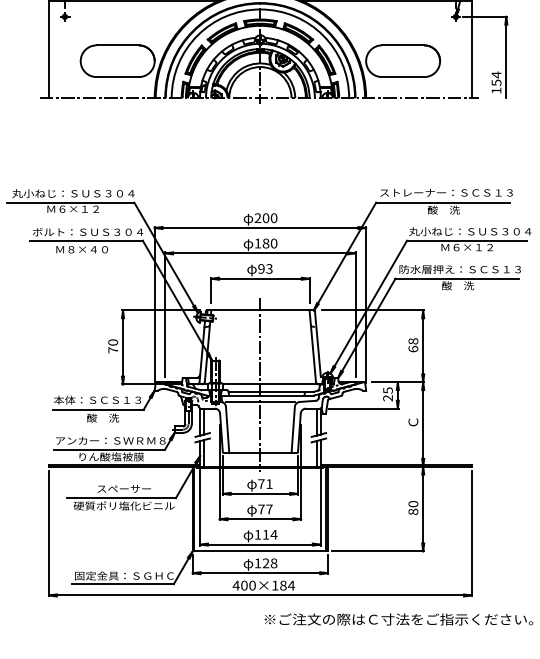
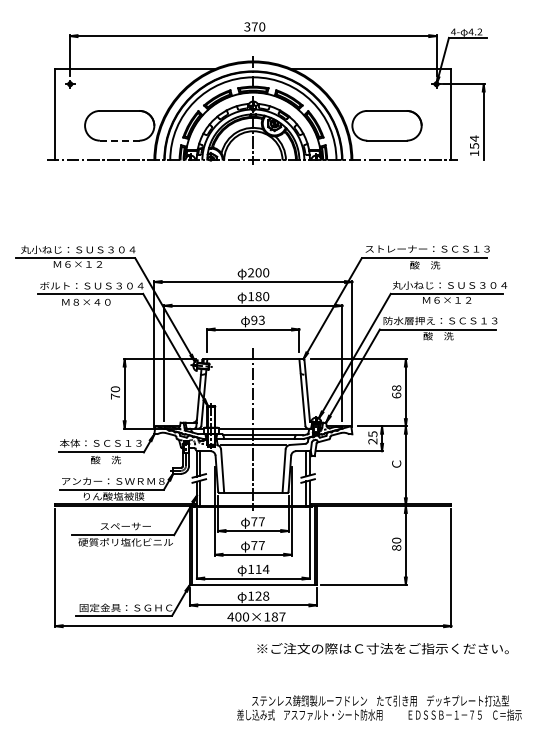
line: (117, 76) -> (119, 140), solid -> dashed
text: (269, 483) -> (261, 521), 71 -> 77
text: (291, 585) -> (282, 616), 400×184 -> 400×187

